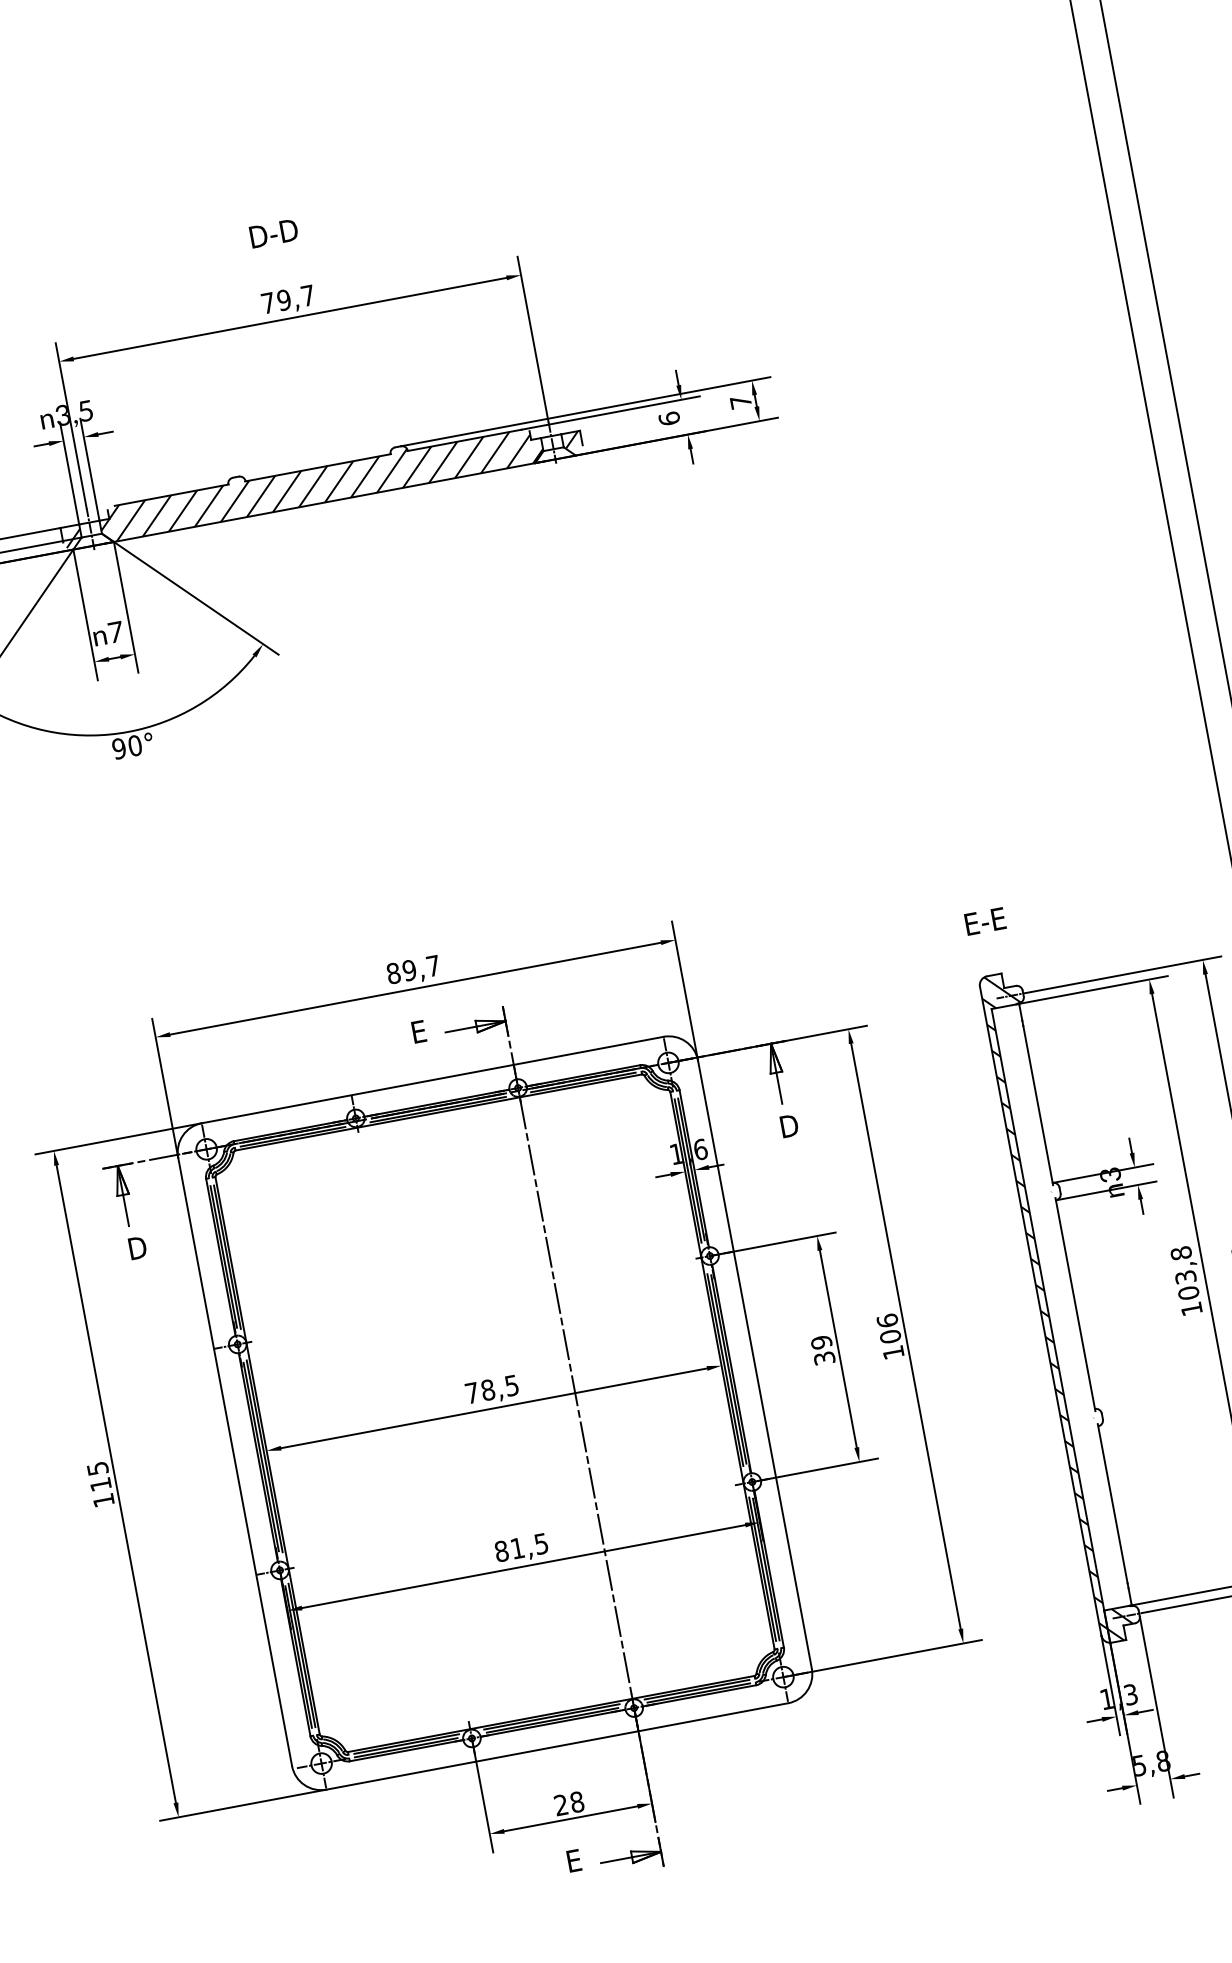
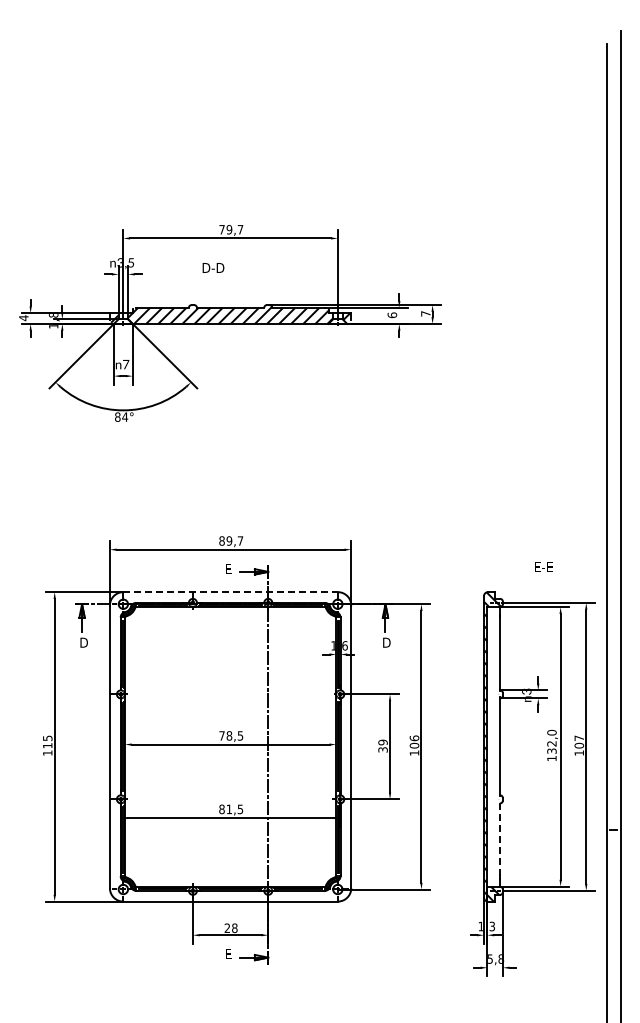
text: (273, 232) -> (213, 267), moved
text: (126, 745) -> (121, 416), 90° -> 84°
text: (984, 919) -> (543, 566), moved
line: (434, 1080) -> (231, 592), solid -> dashed
text: (1183, 1272) -> (551, 741), 103,8 -> 132,0
line: (1113, 1503) -> (500, 839), solid -> dashed

